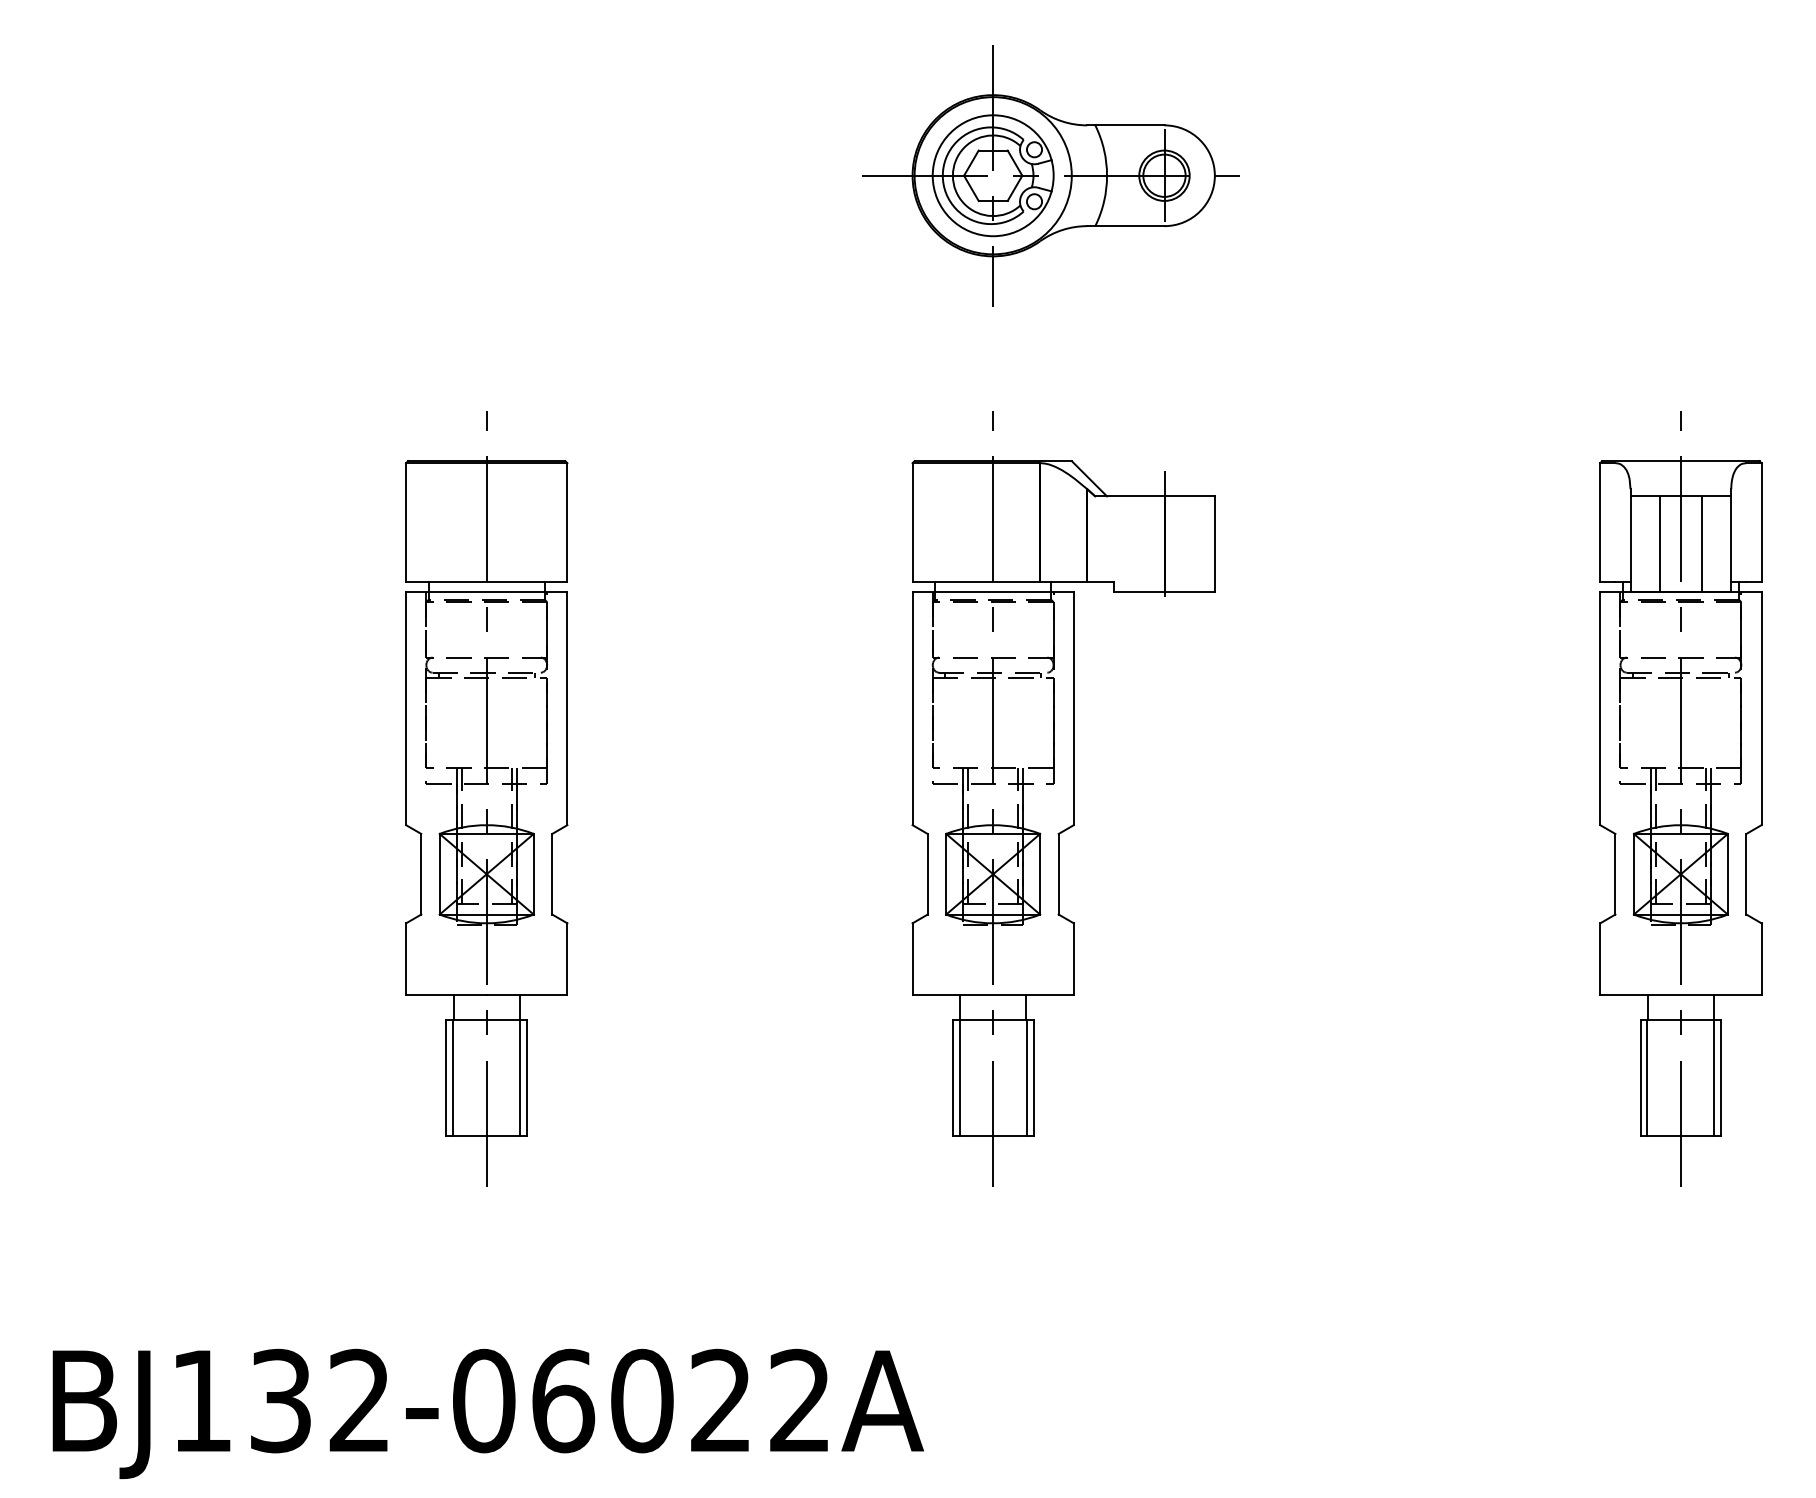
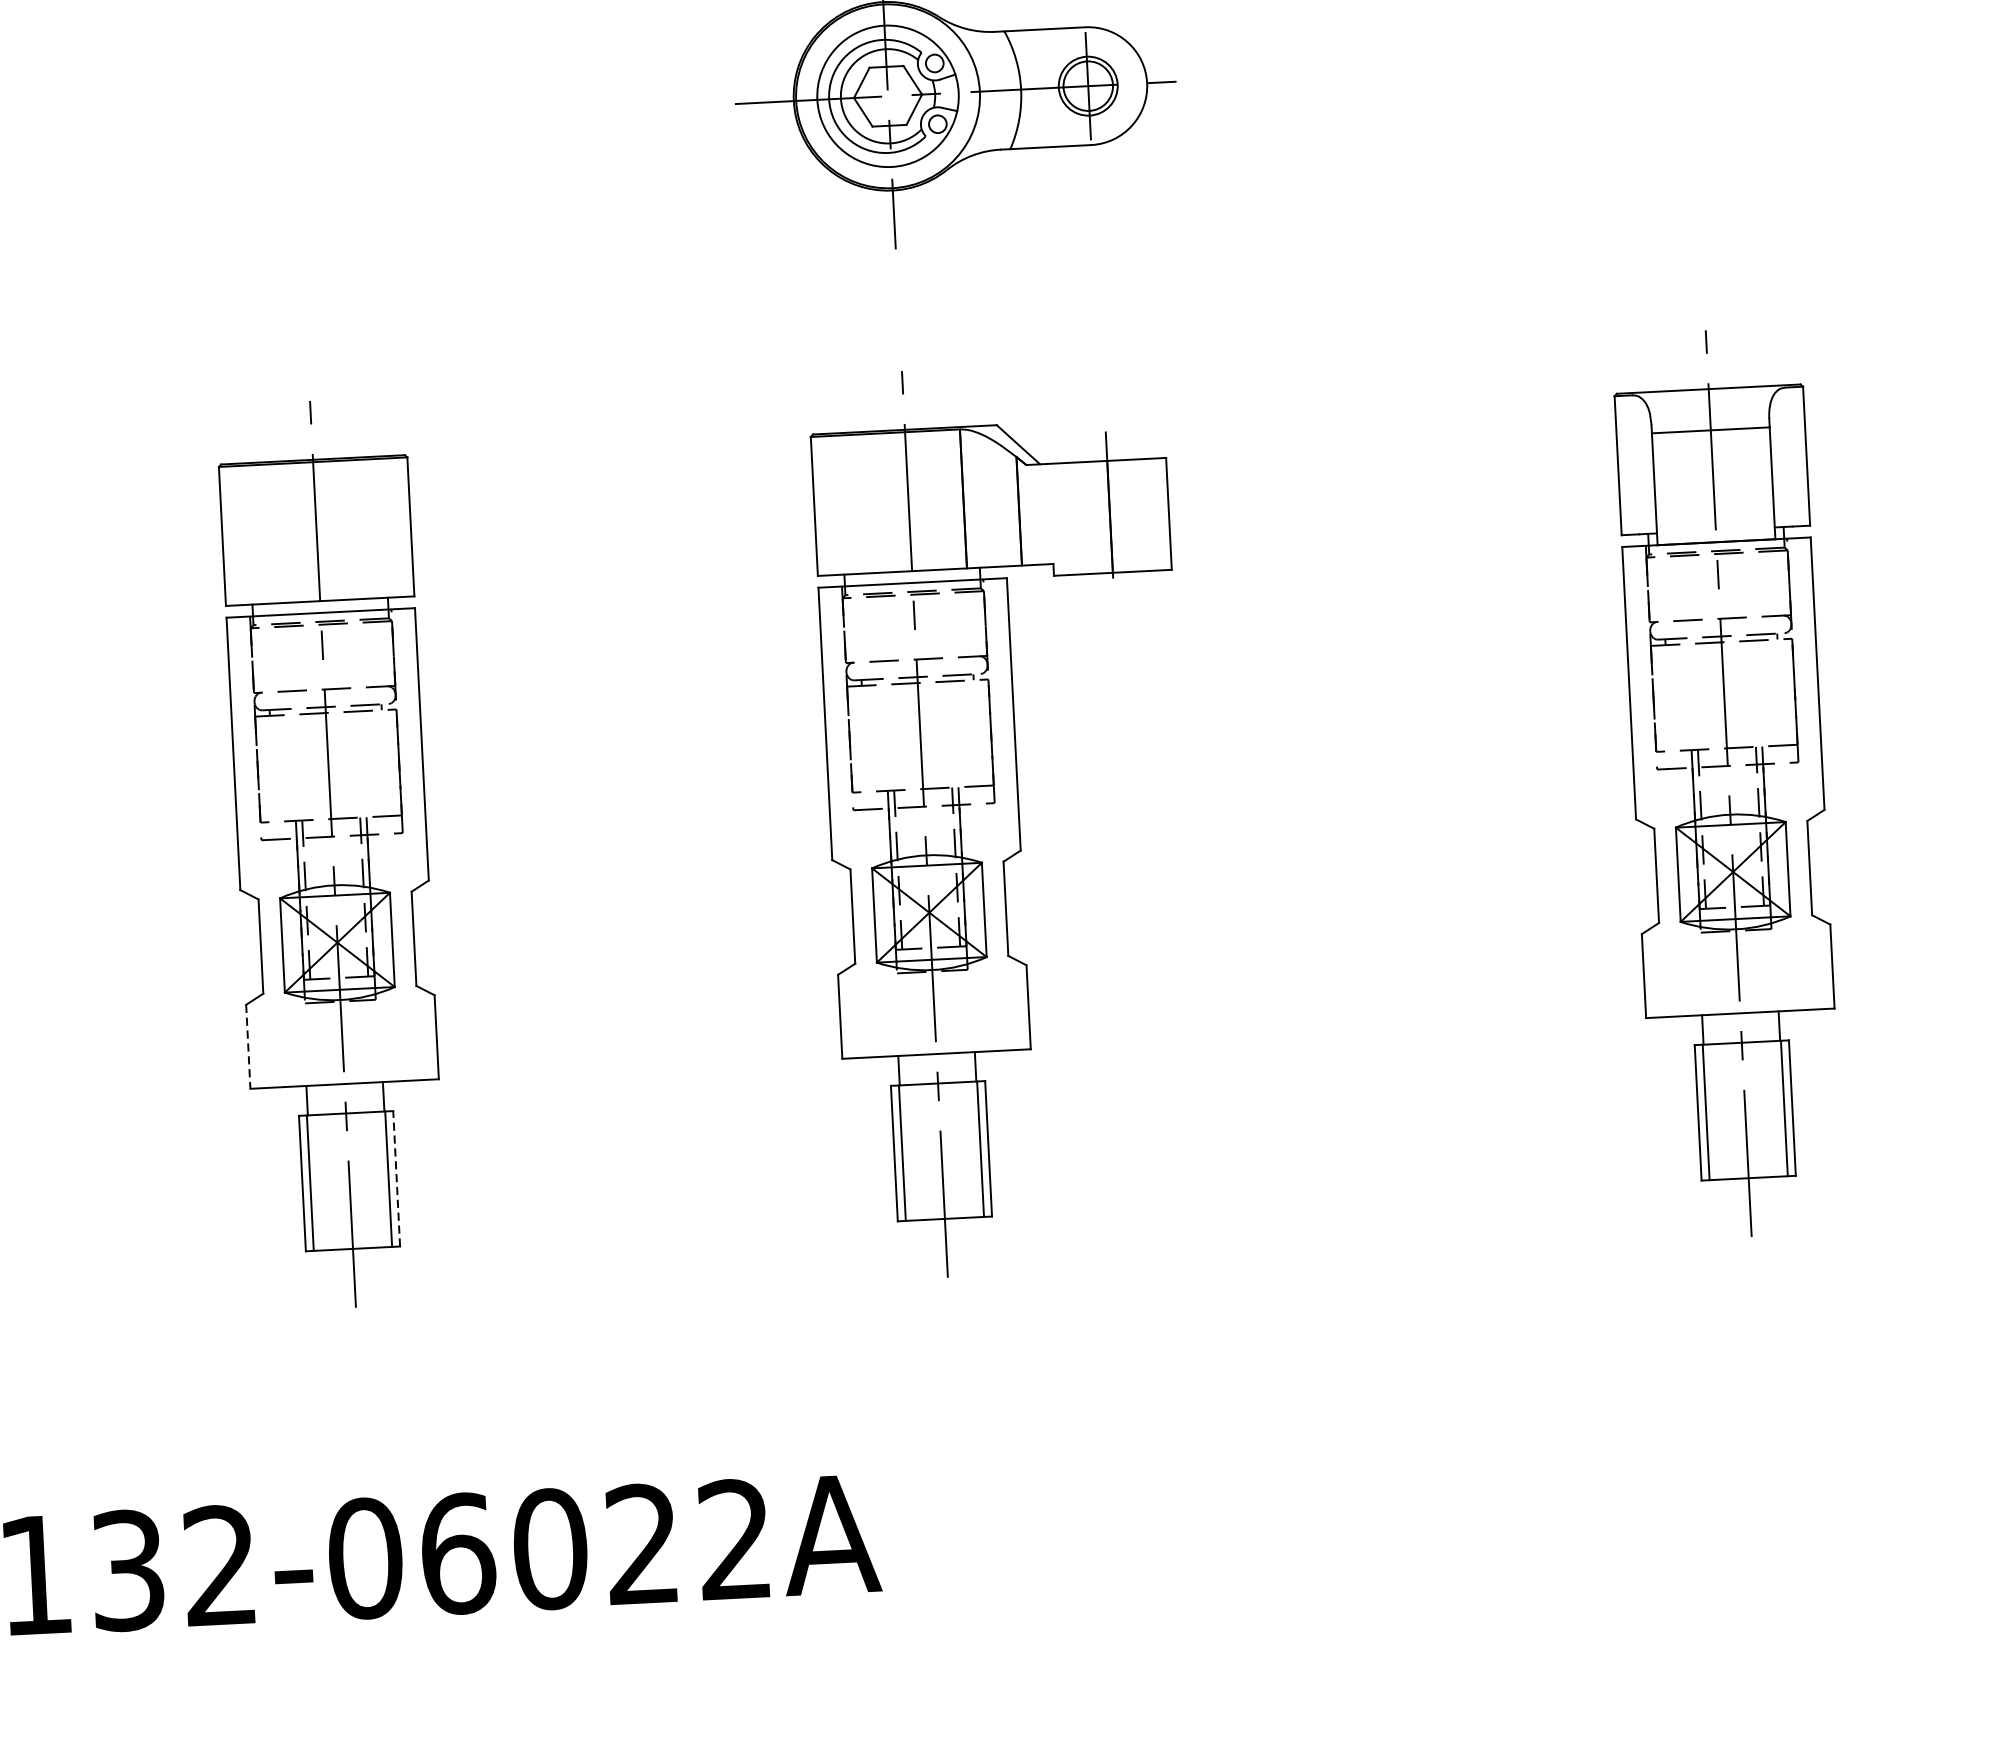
line: (1659, 544) -> (1688, 487), removed
line: (1702, 544) -> (1738, 485), removed
line: (406, 959) -> (248, 1047), solid -> dashed
line: (527, 1078) -> (397, 1179), solid -> dashed

